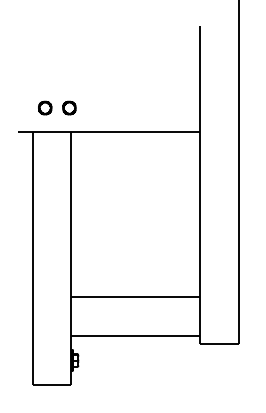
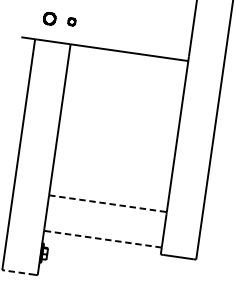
part: (69, 107) -> (72, 21), size x0.6
line: (136, 297) -> (108, 203), solid -> dashed
line: (135, 336) -> (102, 239), solid -> dashed
line: (51, 384) -> (19, 272), solid -> dashed

